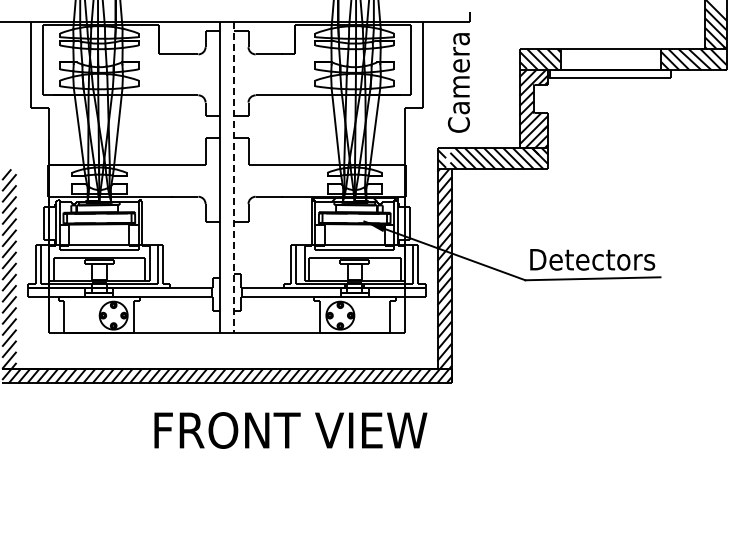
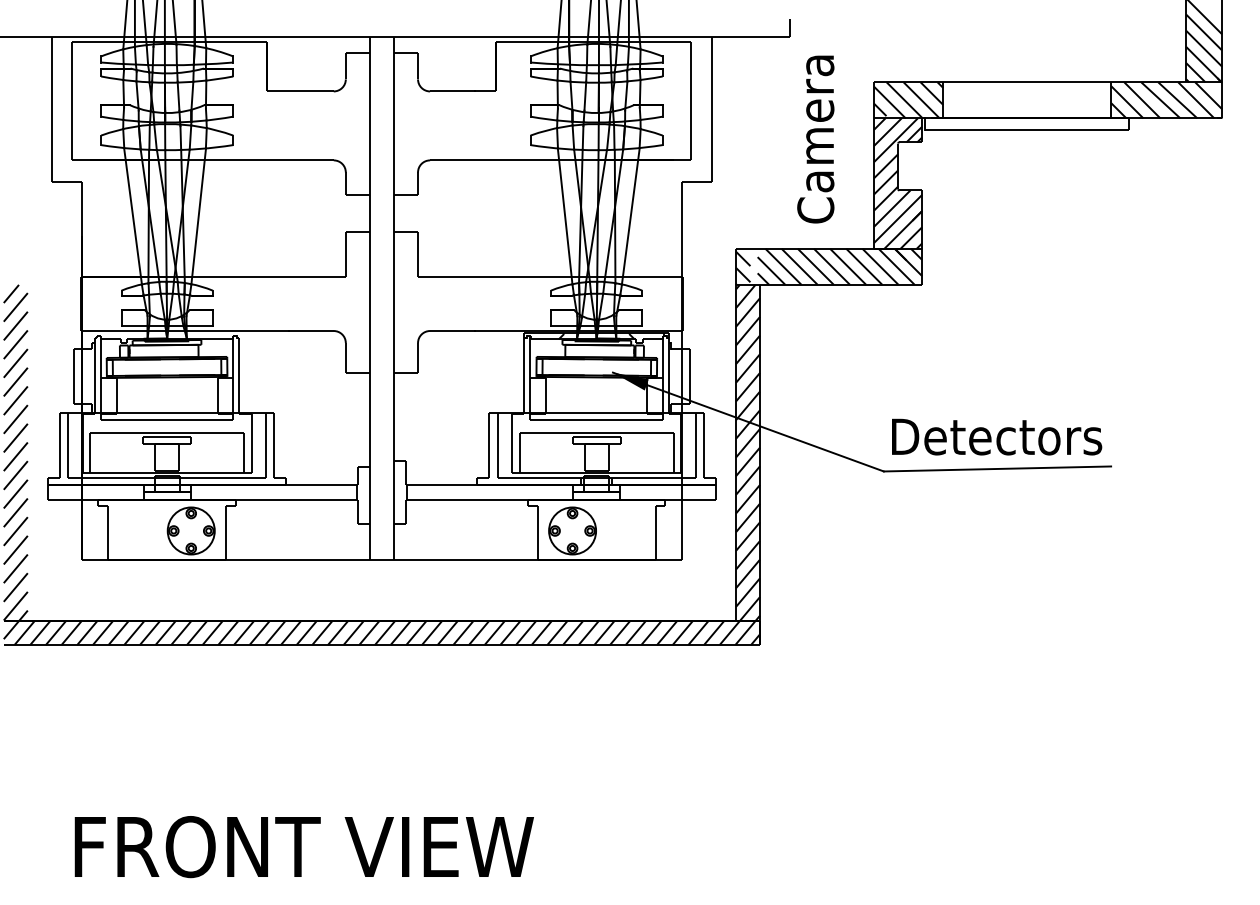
text: (458, 82) -> (815, 138), moved
line: (234, 178) -> (394, 300), dashed -> solid
text: (290, 430) -> (303, 846), moved

